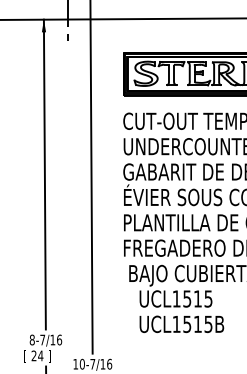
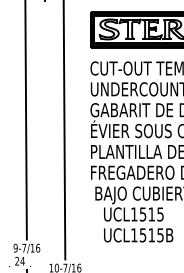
text: (31, 339) -> (15, 247), 8-7/16 -> 9-7/16

